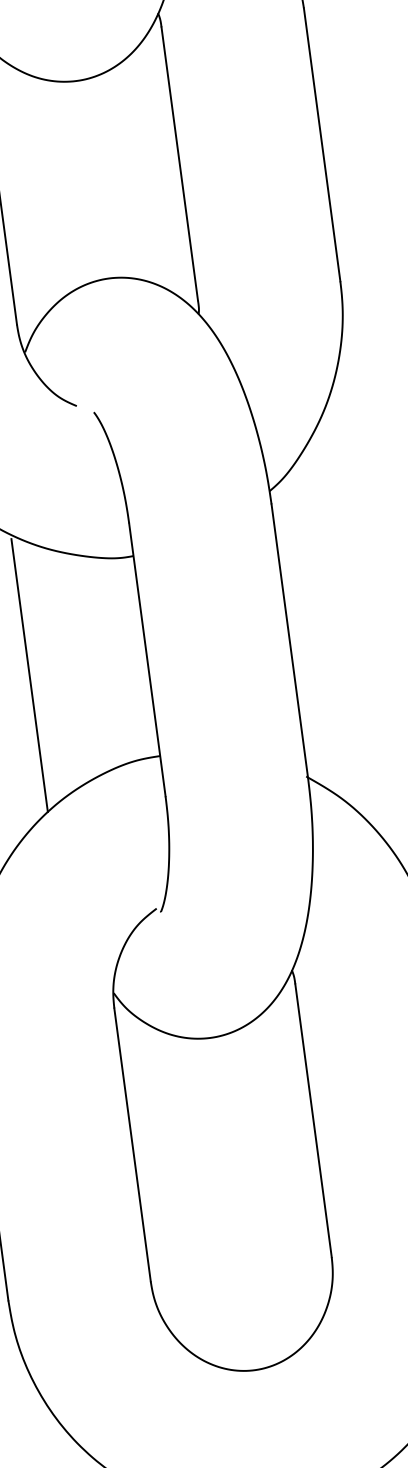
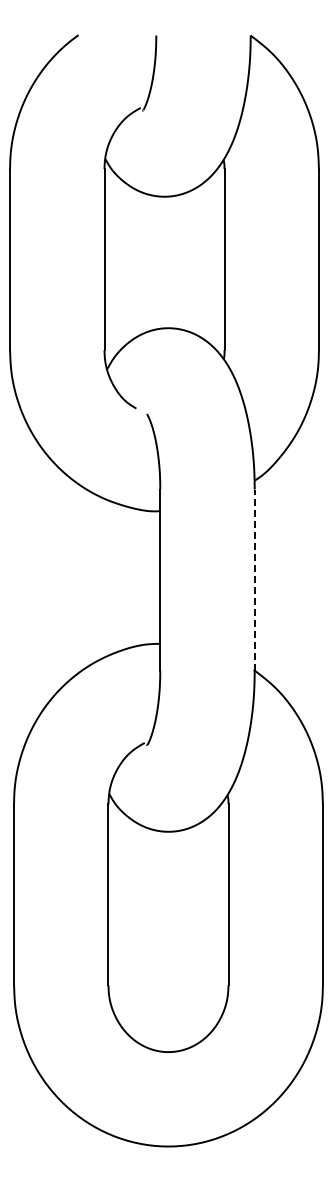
line: (289, 640) -> (254, 579), solid -> dashed
line: (29, 674) -> (82, 579), removed

